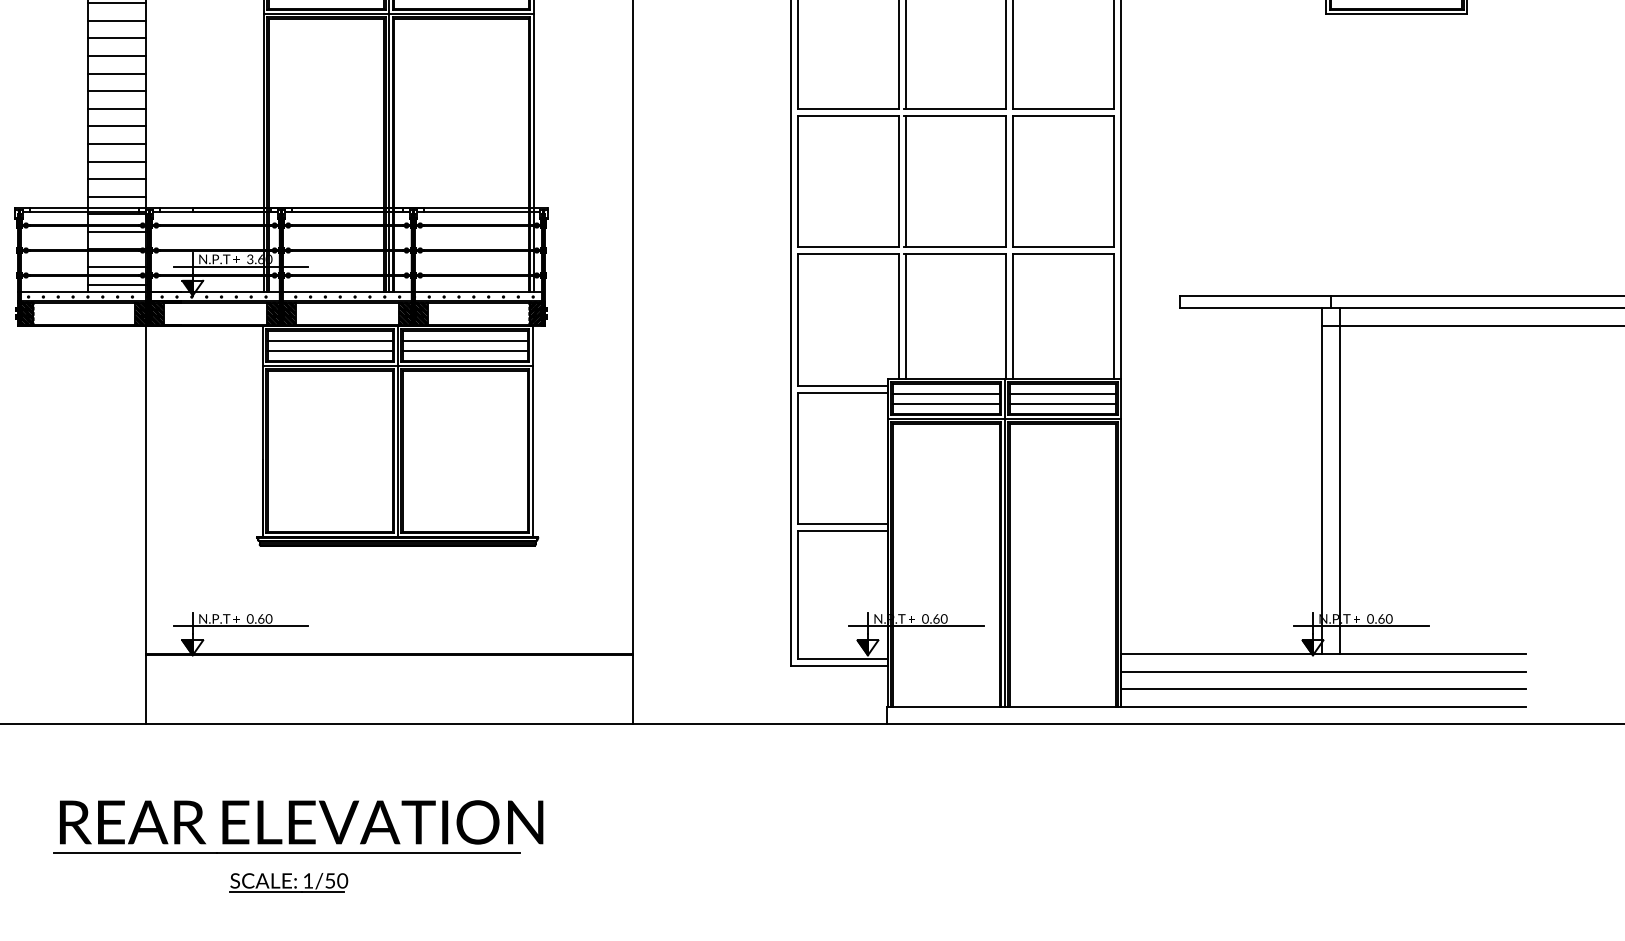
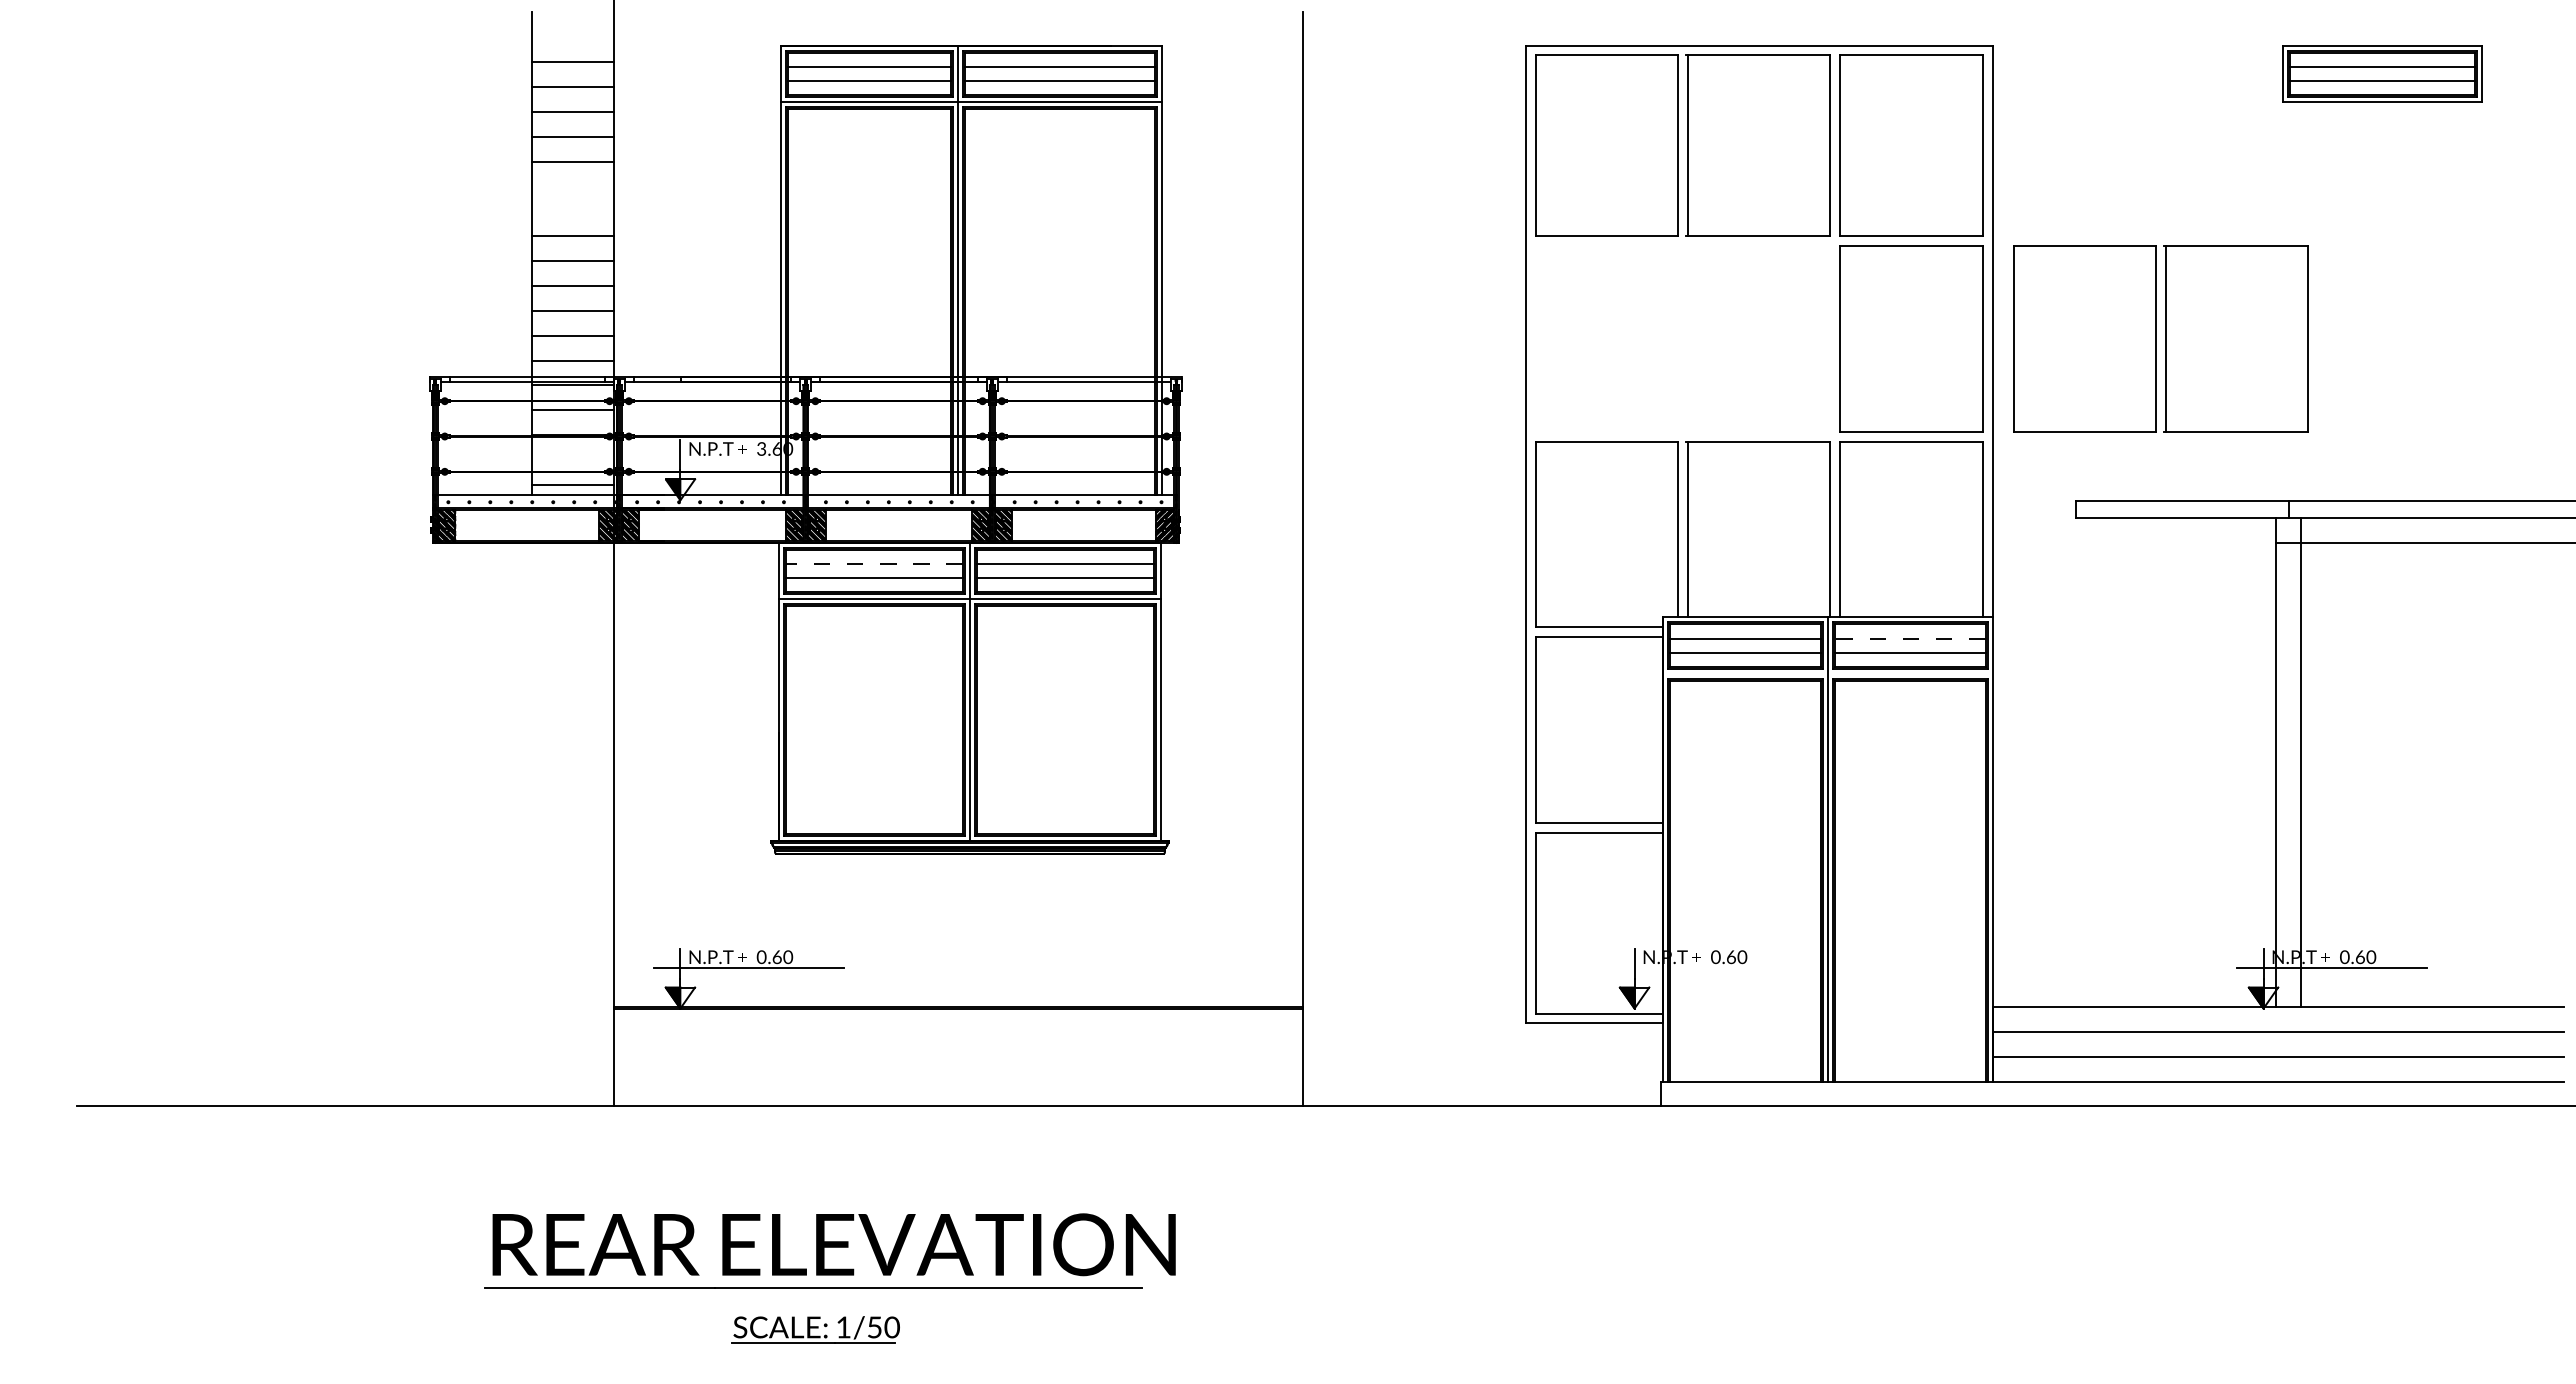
line: (116, 73) -> (572, 186), removed
line: (116, 91) -> (572, 211), removed
part: (901, 181) -> (2160, 338), moved
line: (116, 266) -> (572, 459), removed
line: (240, 266) -> (748, 459), removed
line: (330, 341) -> (874, 564), solid -> dashed
line: (1062, 393) -> (1909, 638), solid -> dashed
line: (1004, 418) -> (1827, 673), removed
line: (916, 626) -> (1702, 967), removed

